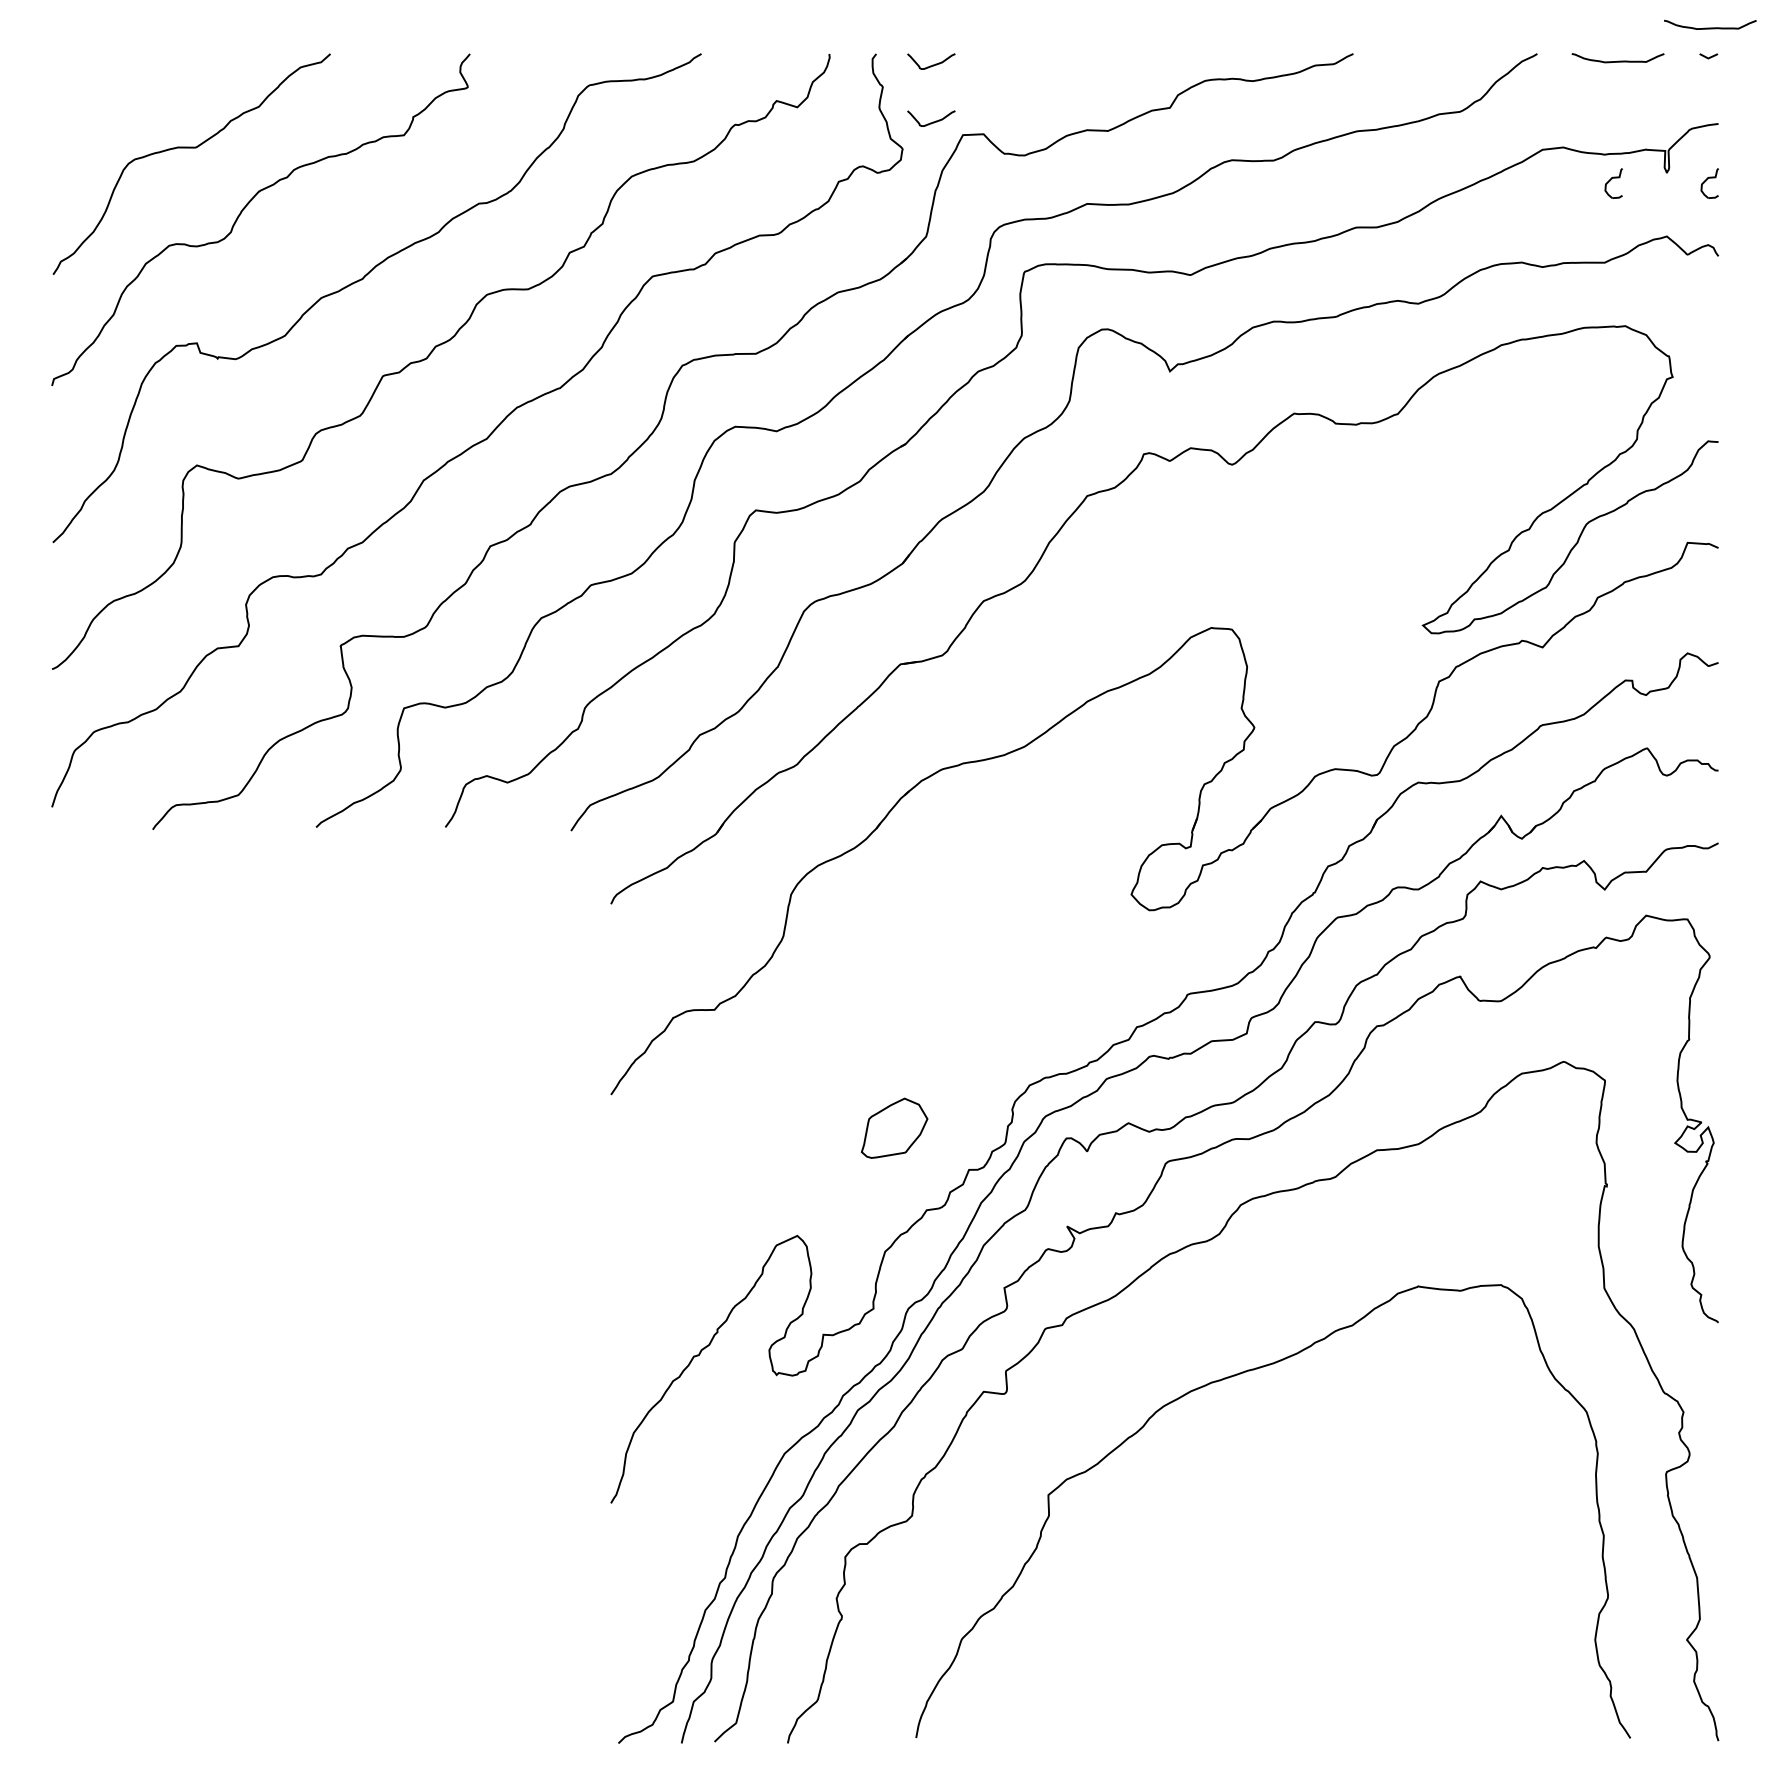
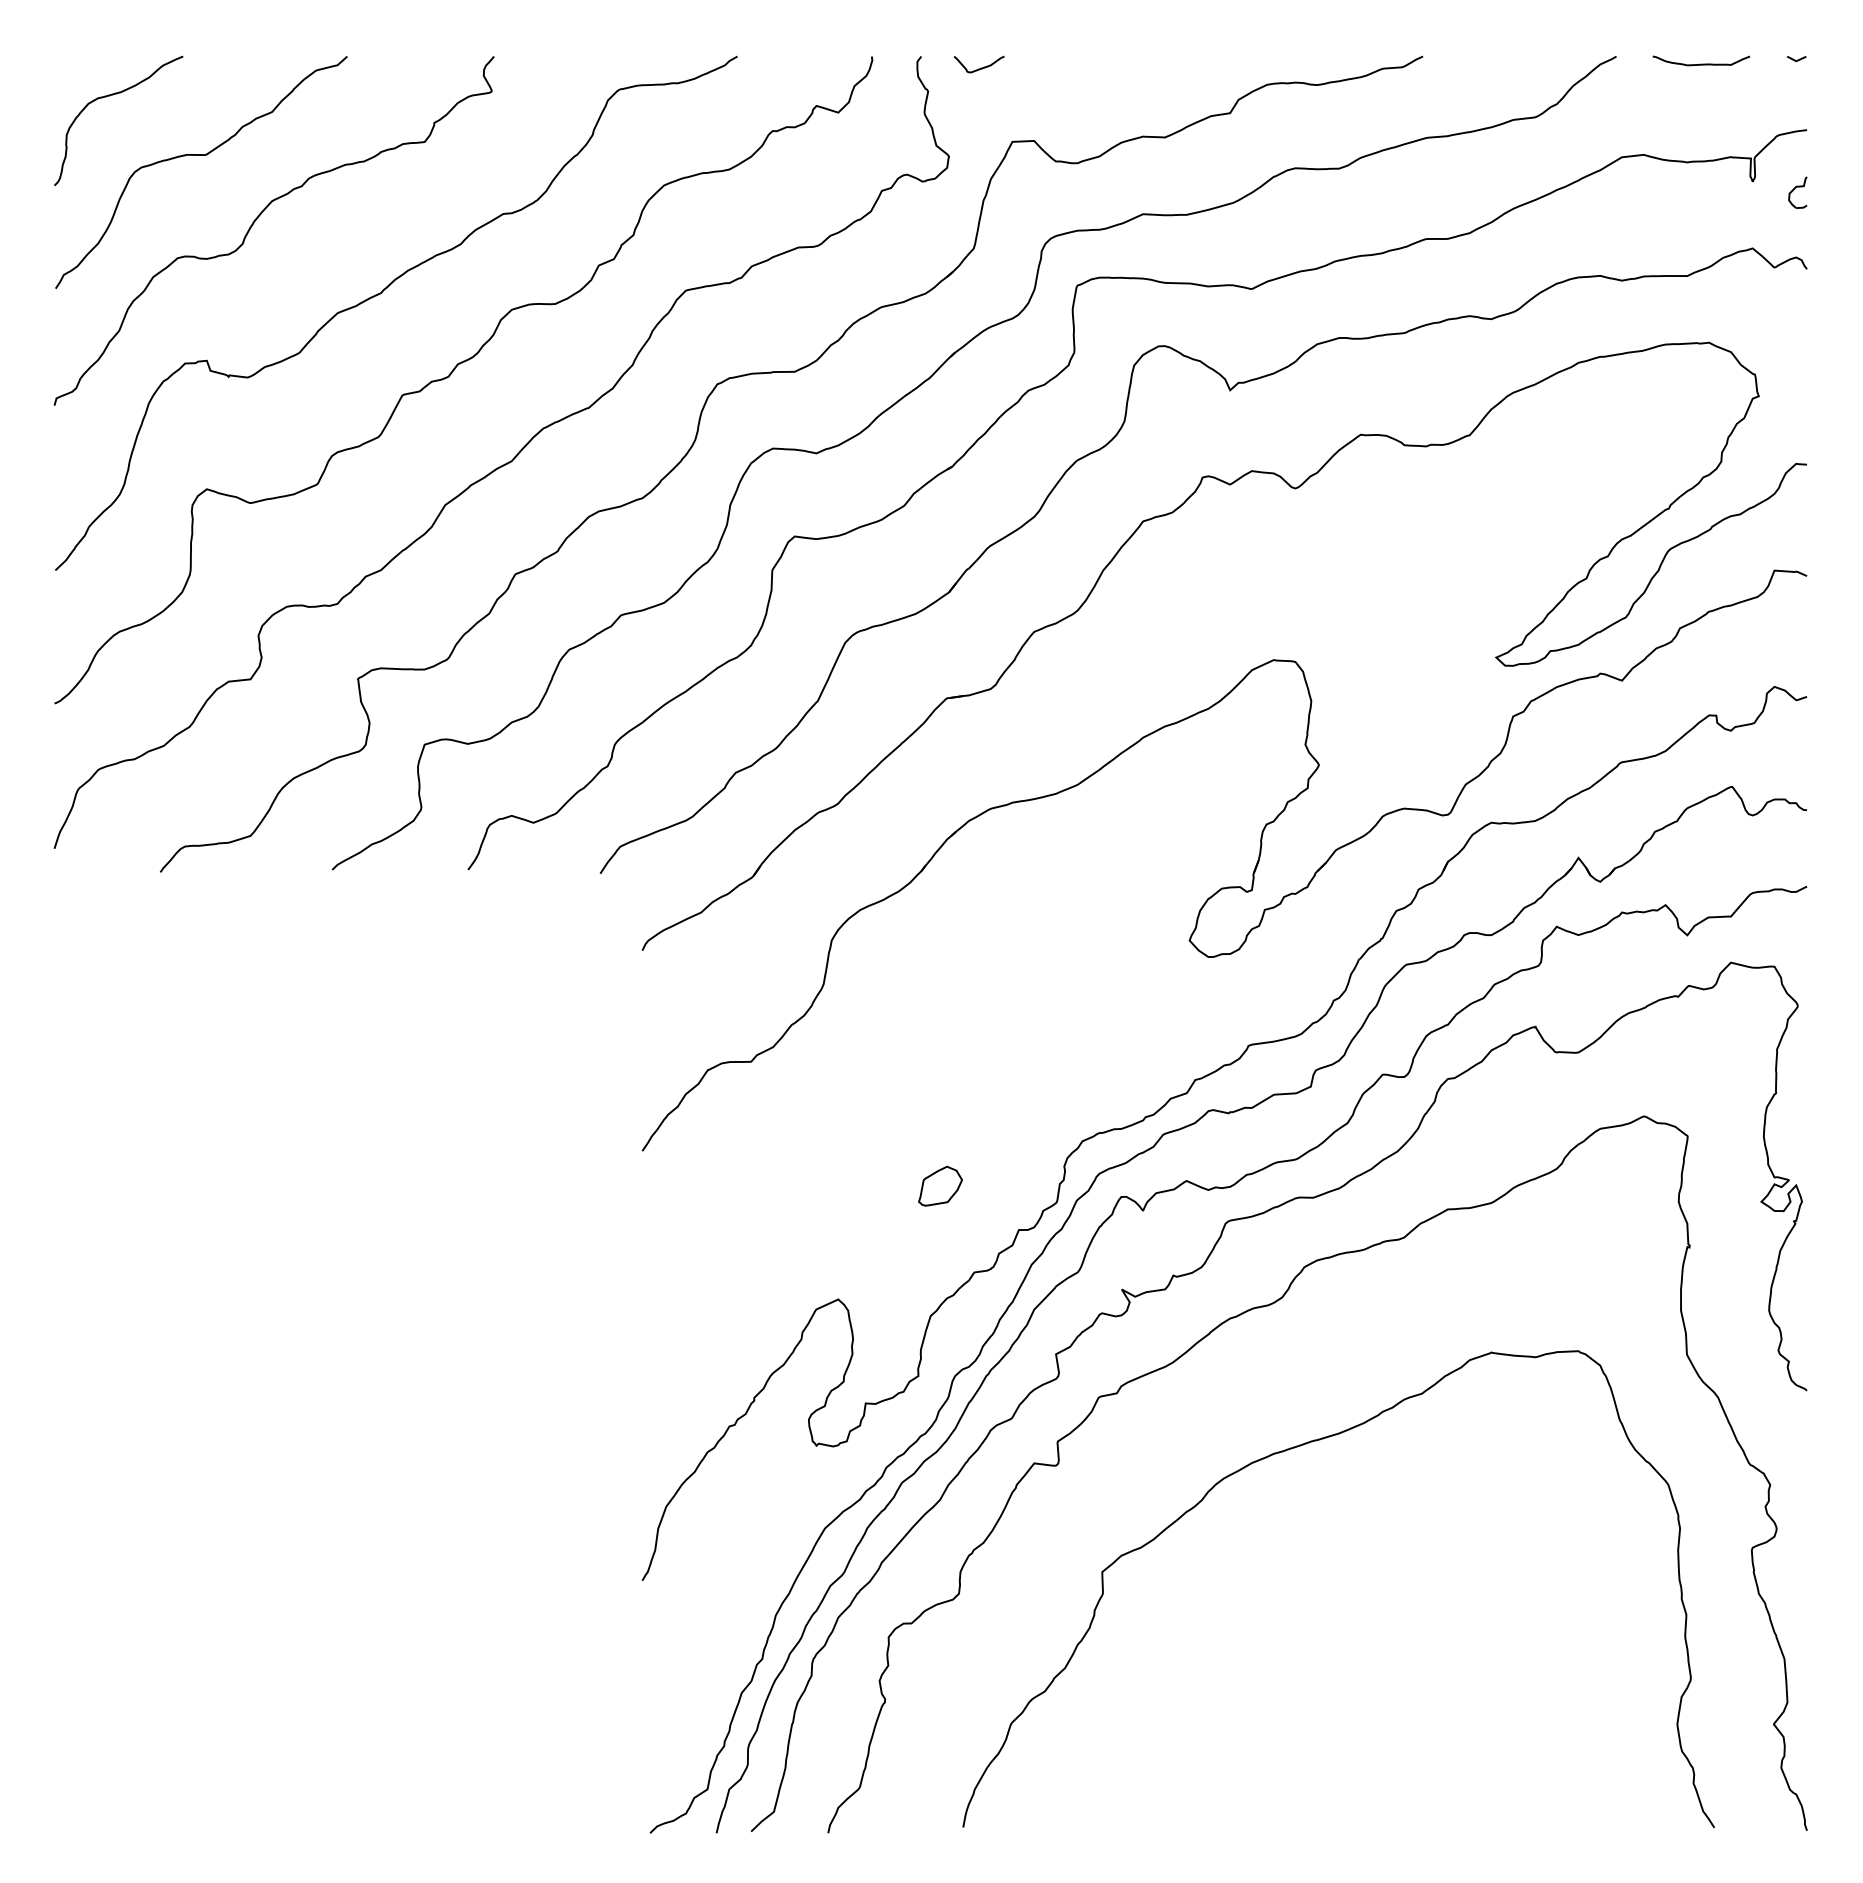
curve: (1710, 27) -> (1798, 28), removed
curve: (108, 91) -> (113, 95), added
curve: (930, 122) -> (978, 128), removed
part: (1613, 183) -> (1696, 192), removed
part: (894, 1127) -> (940, 1185), size x0.62

